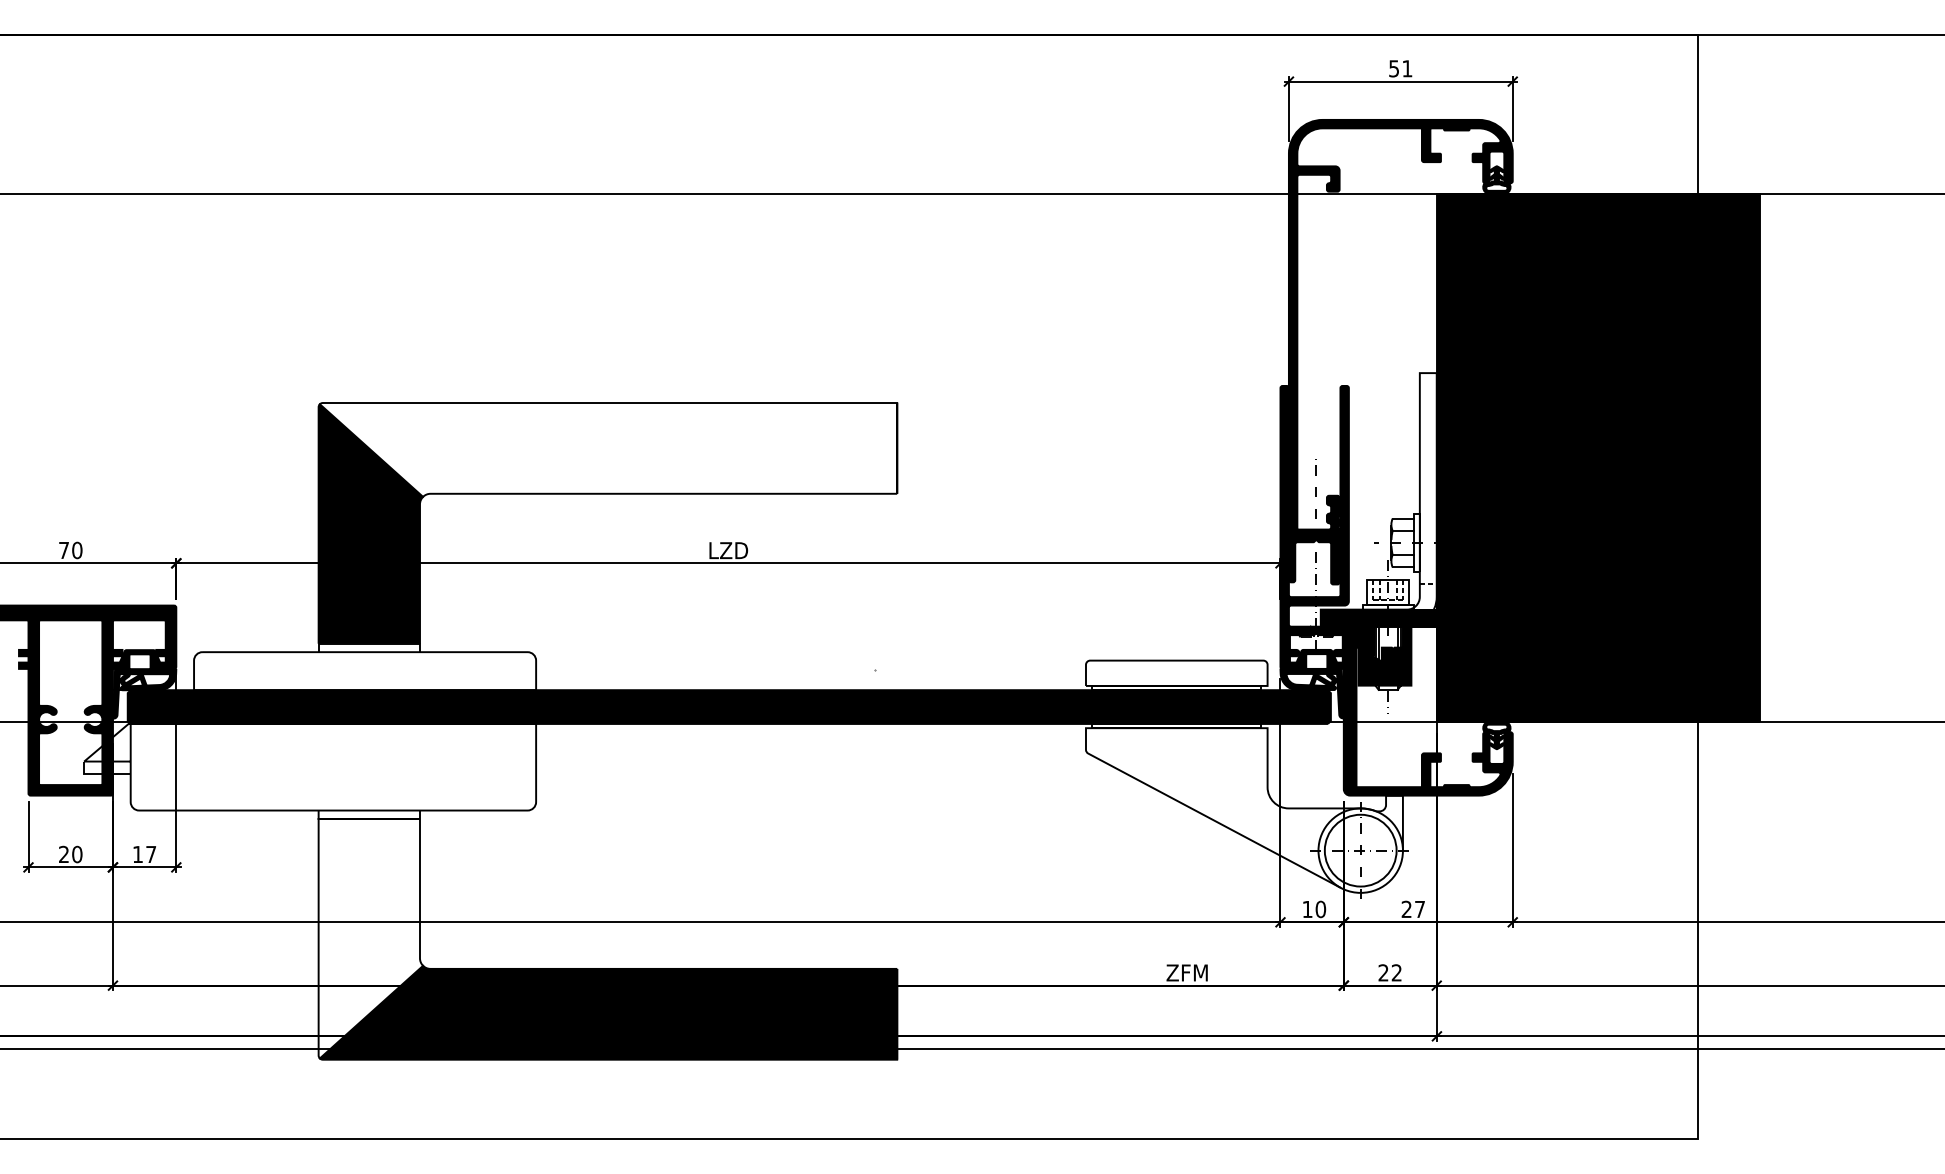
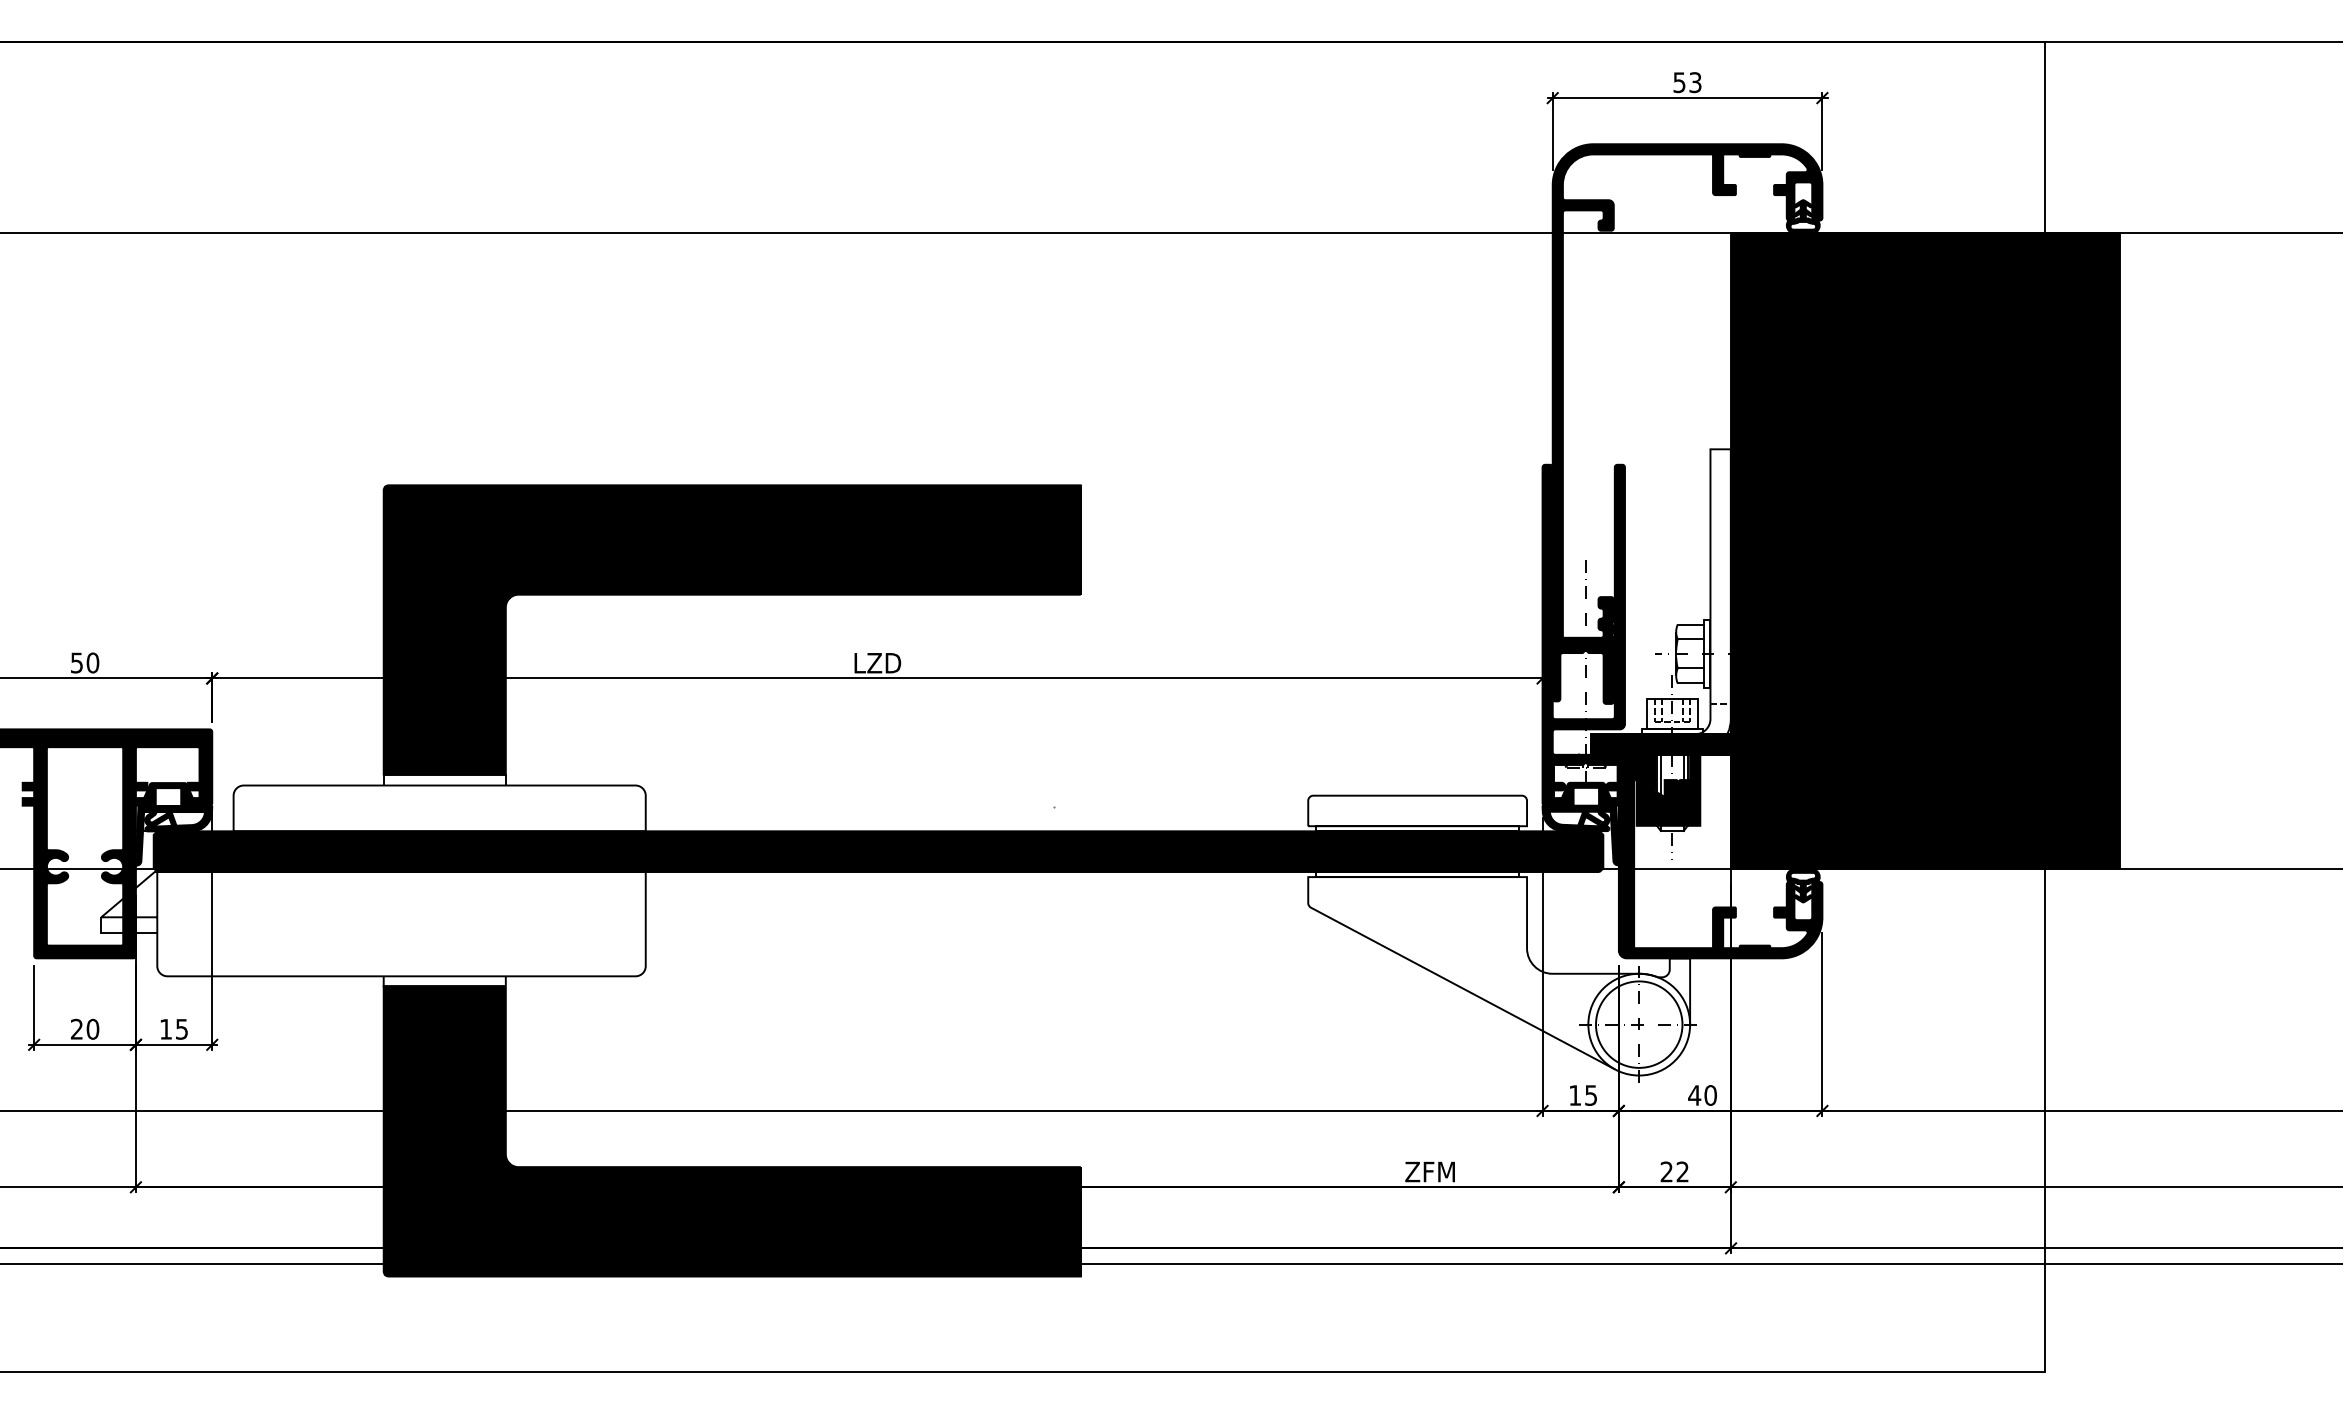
text: (1407, 68) -> (1695, 82), 51 -> 53
fill: (608, 449) -> (732, 541), added
text: (63, 550) -> (76, 662), 70 -> 50
text: (150, 854) -> (181, 1029), 17 -> 15
text: (1321, 909) -> (1591, 1095), 10 -> 15
text: (1413, 909) -> (1702, 1095), 27 -> 40
fill: (370, 938) -> (446, 1130), added

